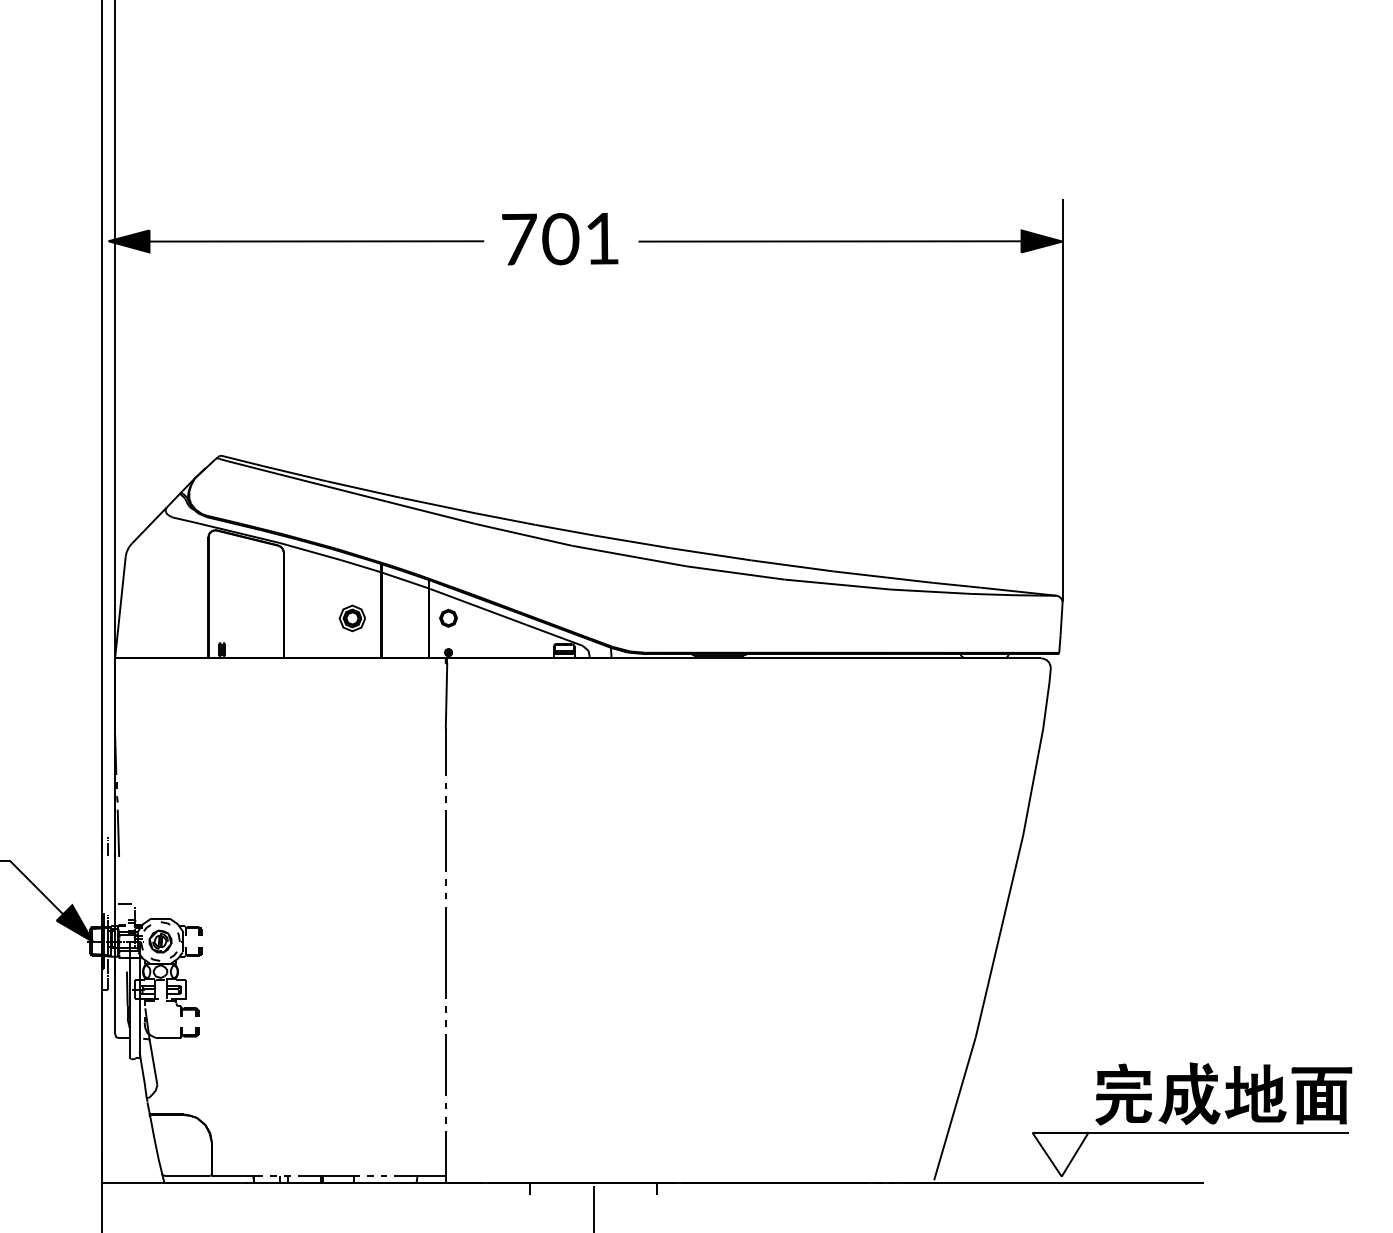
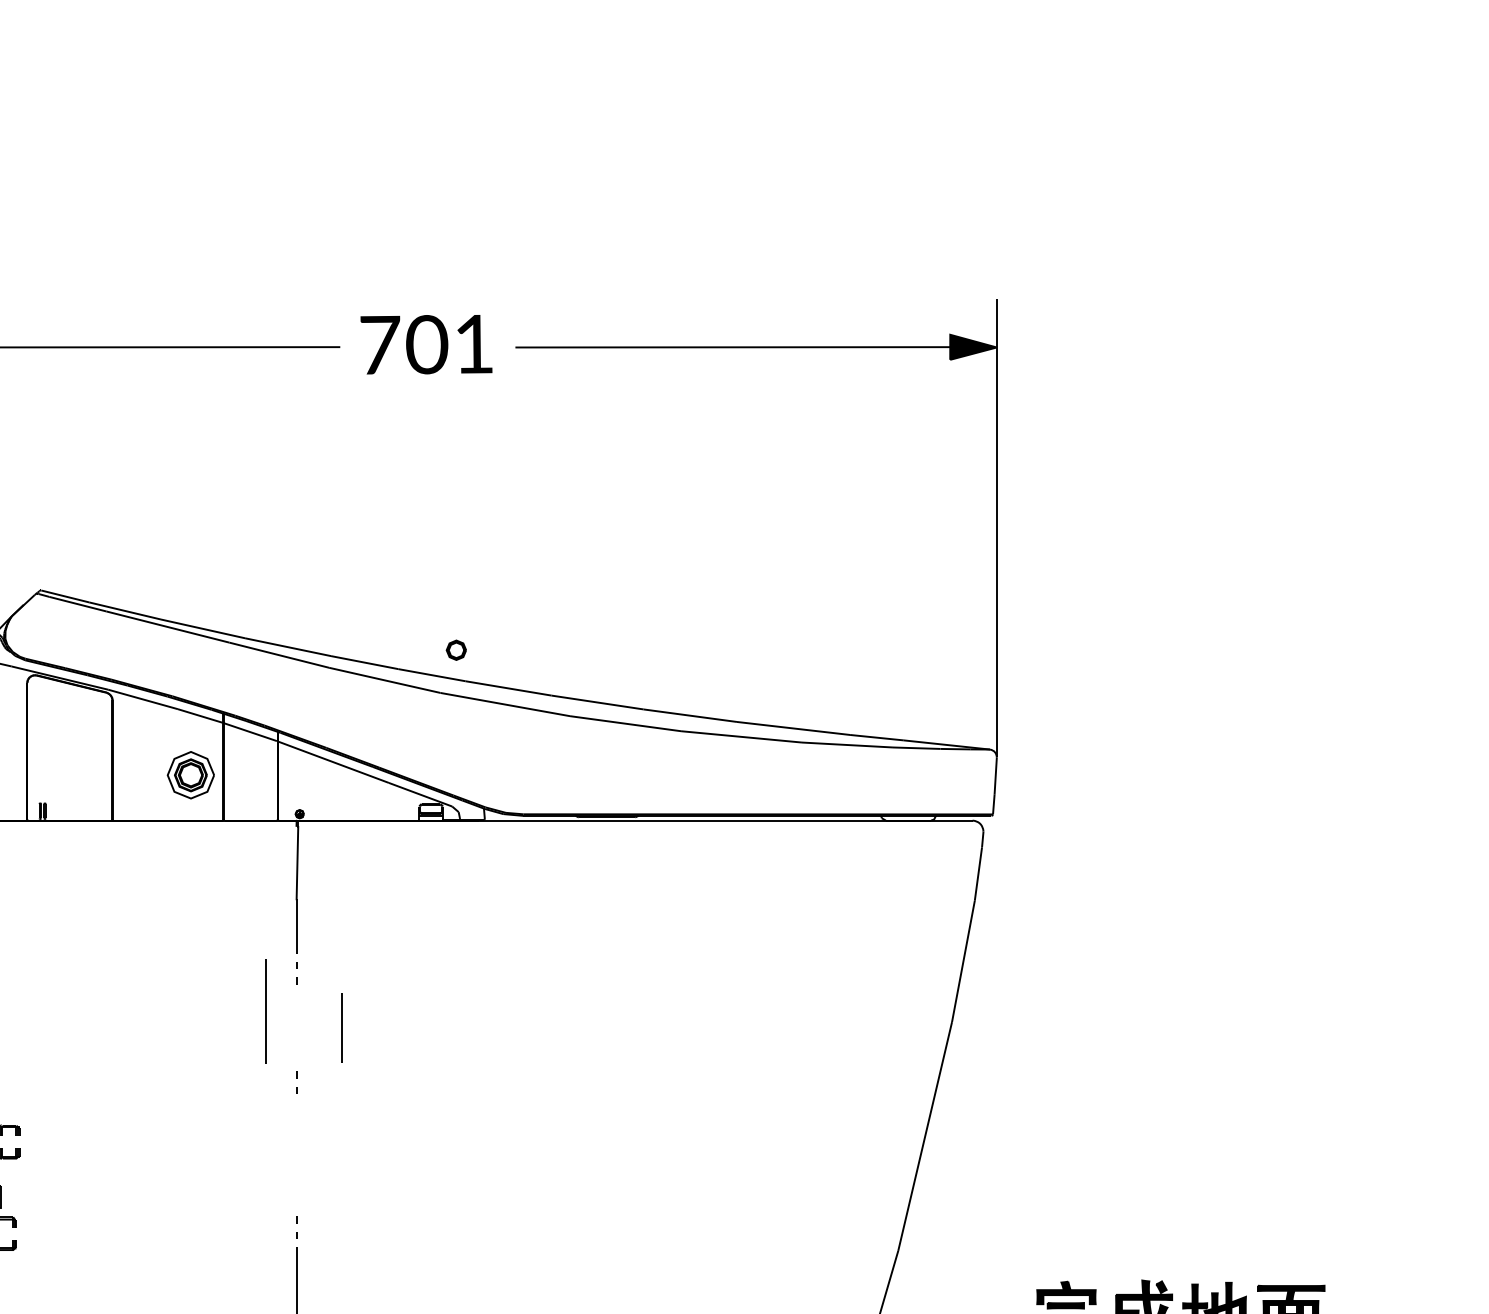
part: (448, 617) -> (456, 649), moved
part: (351, 618) -> (189, 775), size x1.6
line: (445, 840) -> (341, 1027), moved
line: (445, 952) -> (265, 1011), moved

